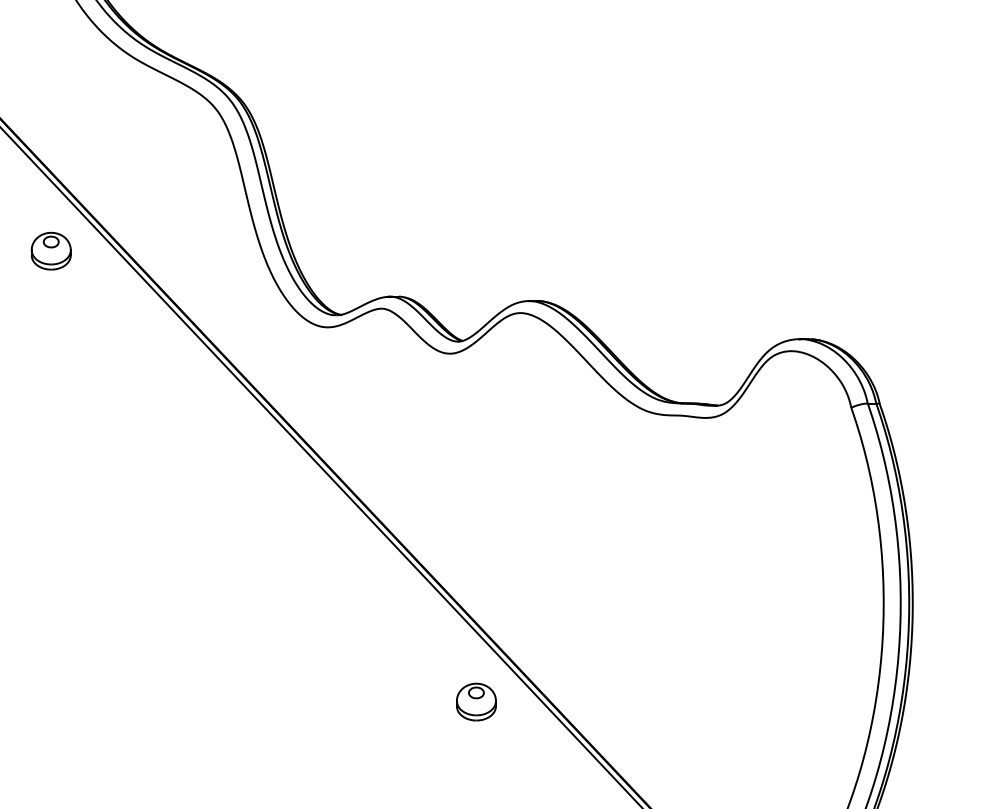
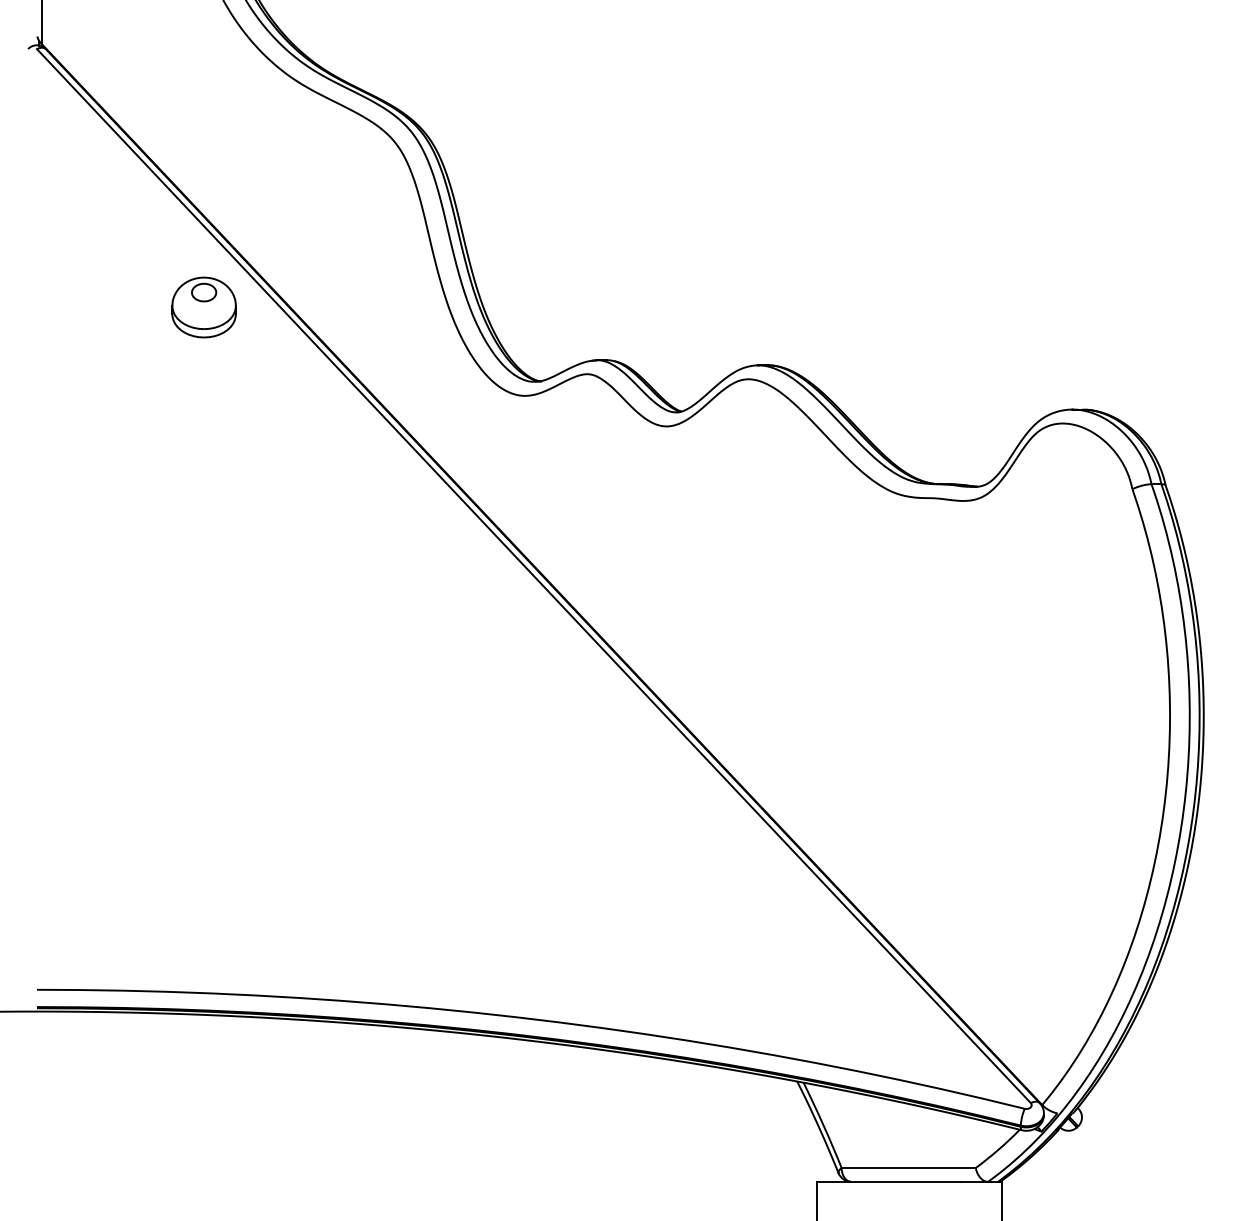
part: (50, 251) -> (203, 307), size x1.4
part: (475, 701) -> (696, 830), removed

